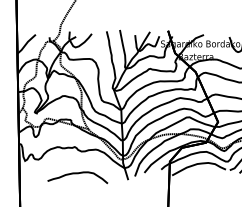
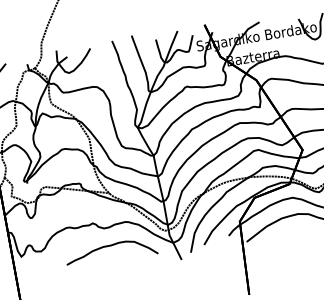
curve: (77, 174) -> (110, 247), moved

